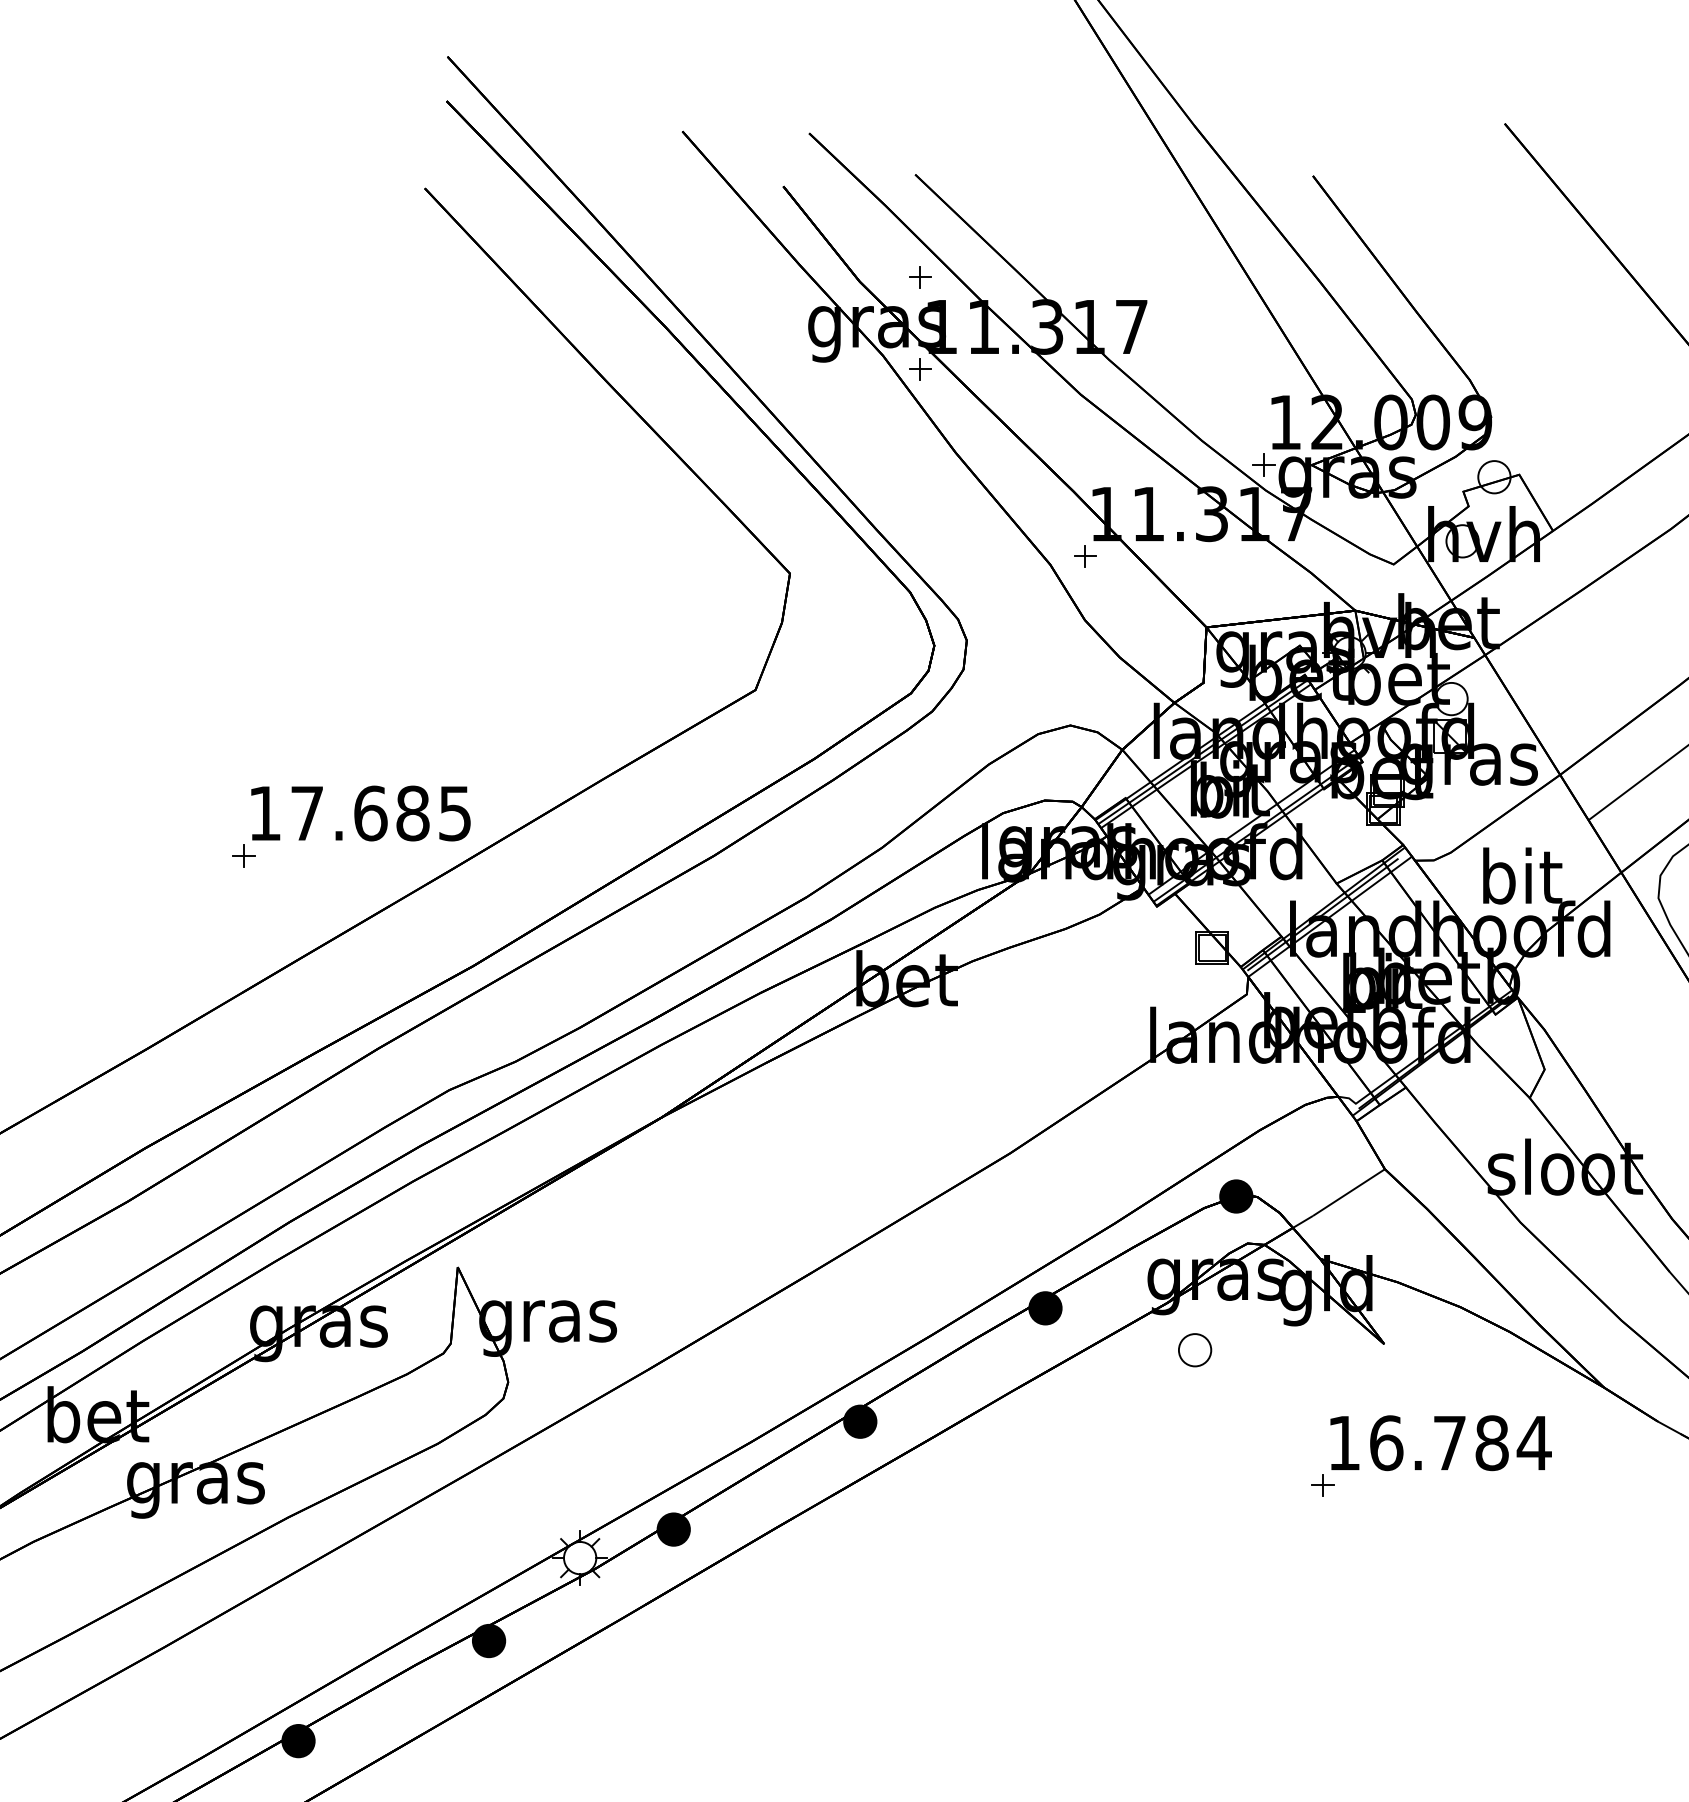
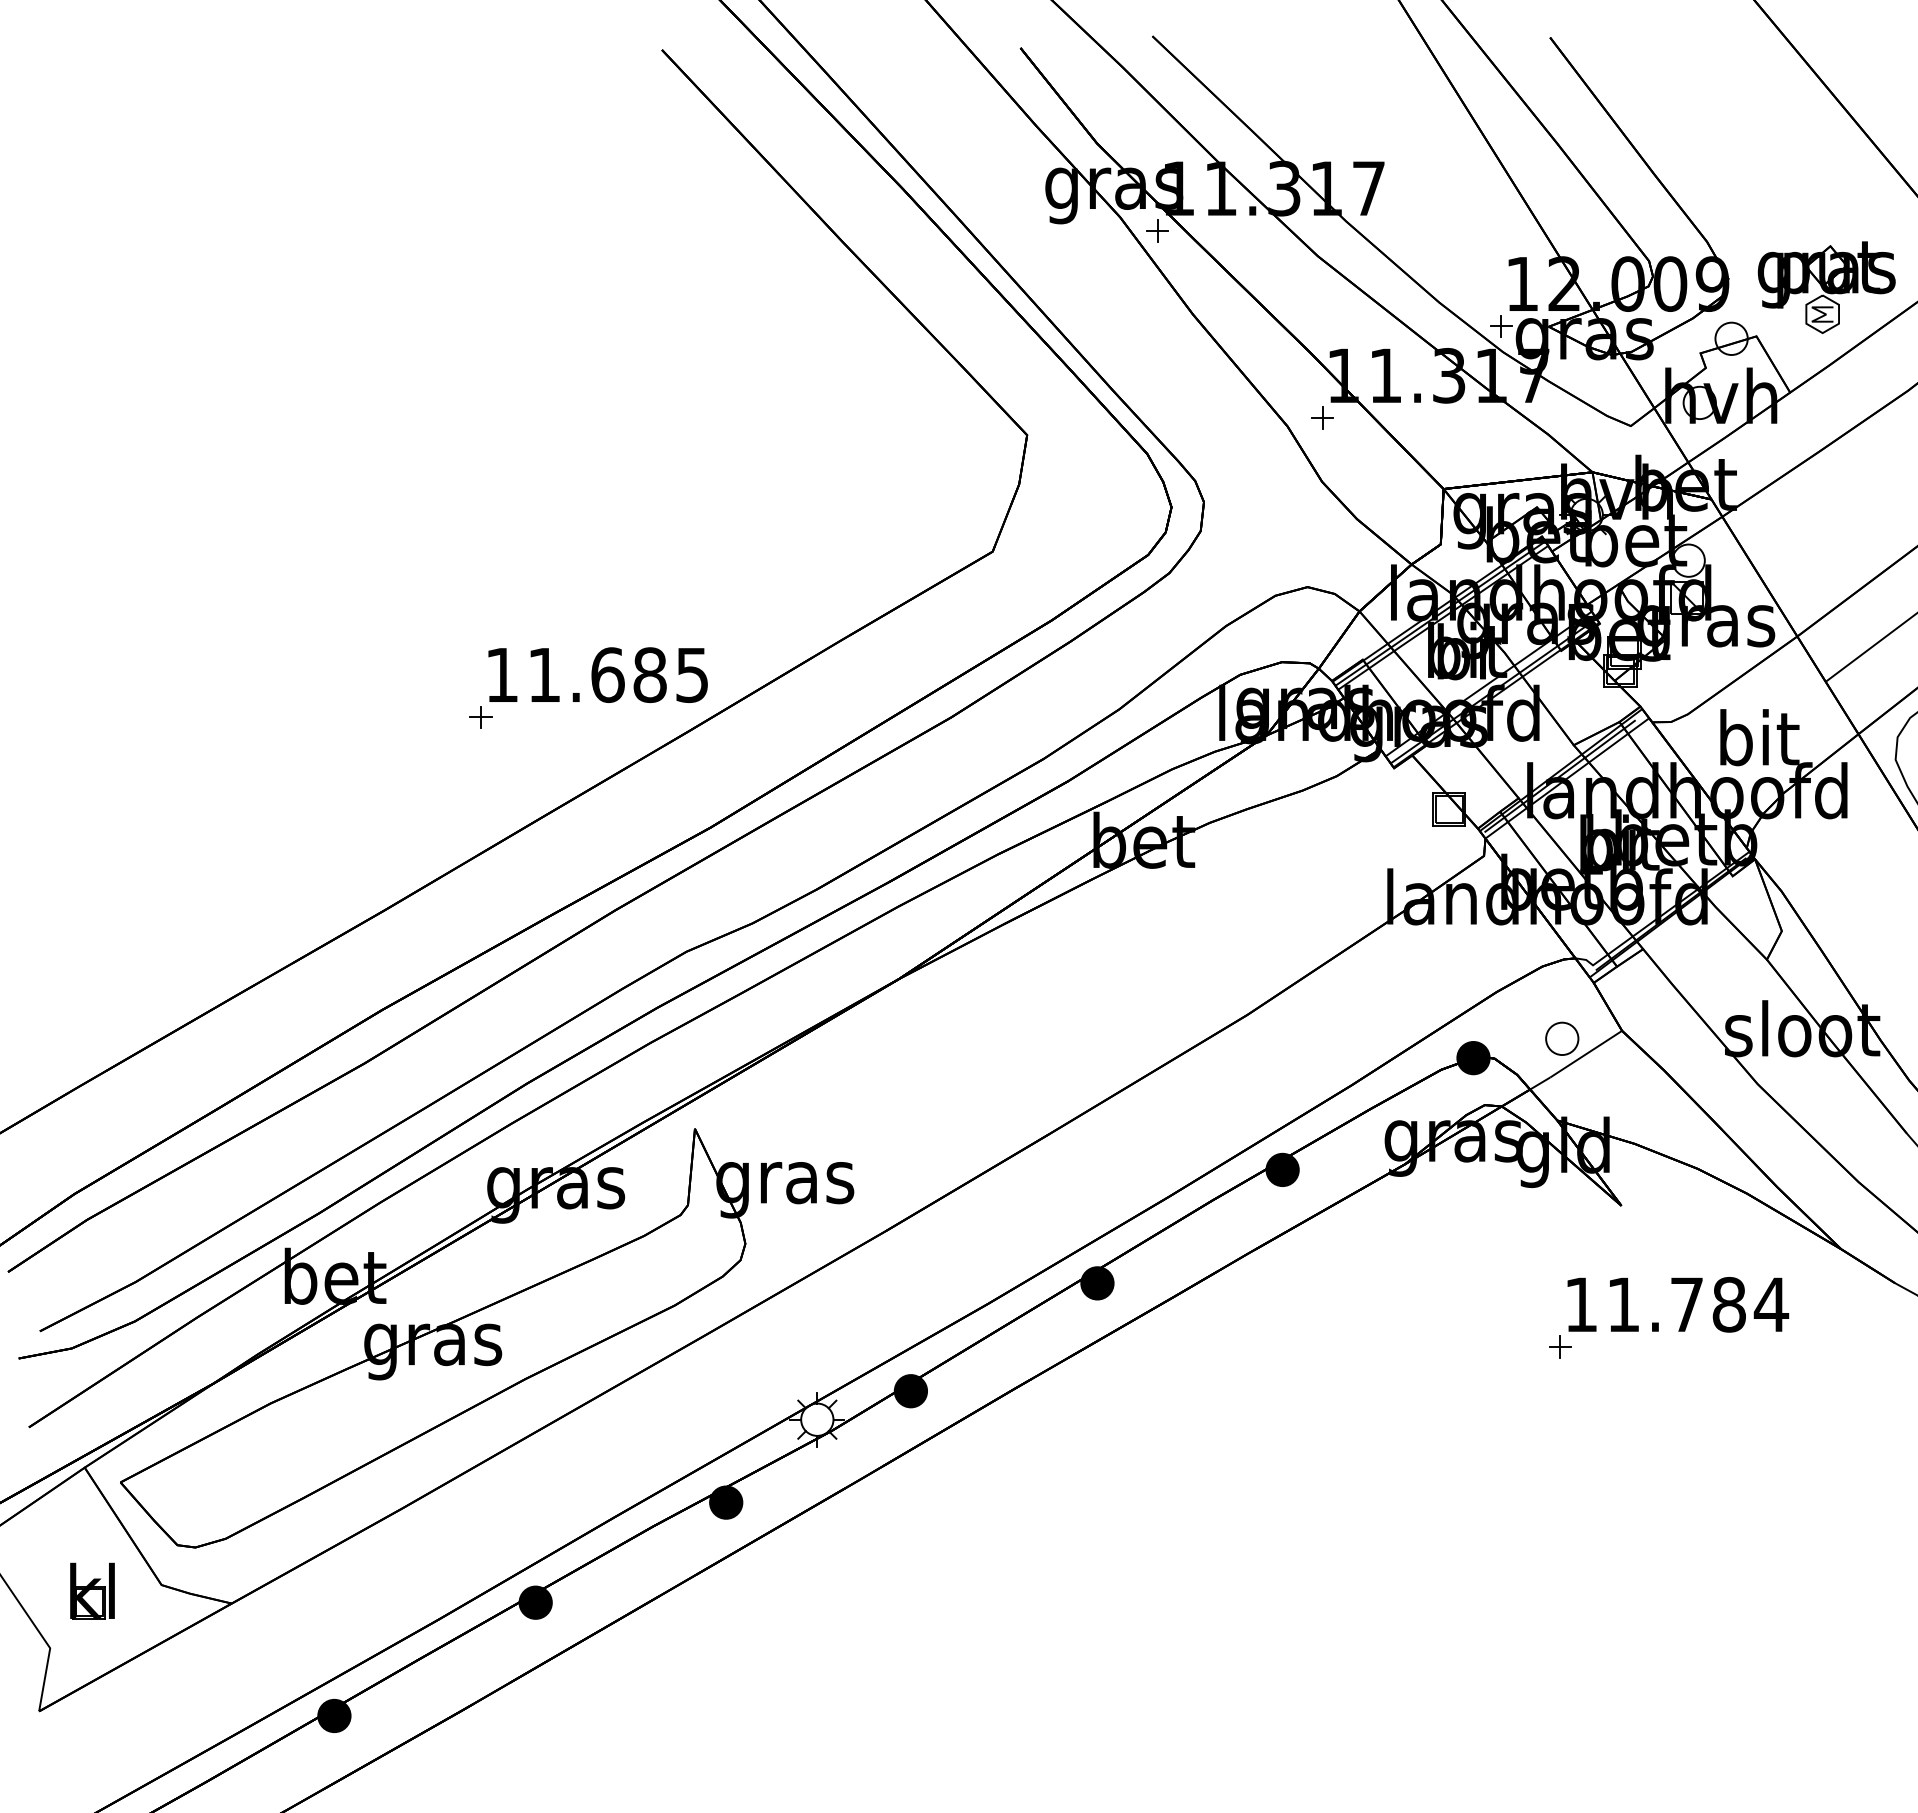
part: (920, 276) -> (1157, 138), removed
part: (1589, 425) -> (1826, 287), added
text: (306, 812) -> (543, 674), 17.685 -> 11.685
part: (1195, 1349) -> (1562, 1038), moved
text: (1386, 1442) -> (1623, 1304), 16.784 -> 11.784

